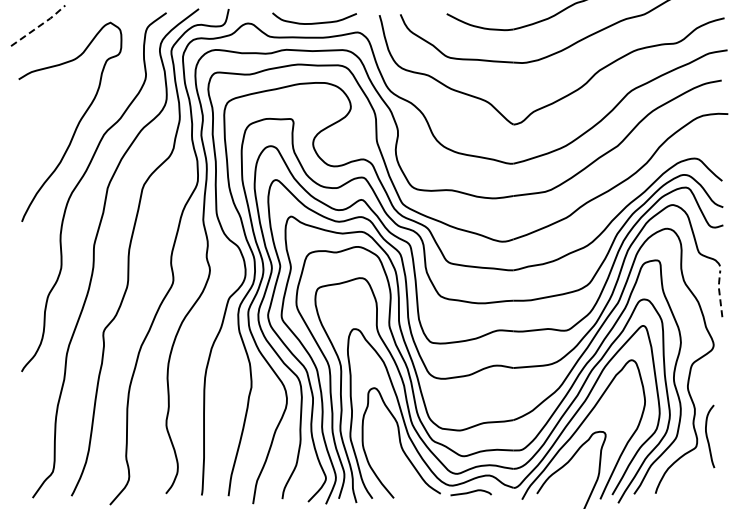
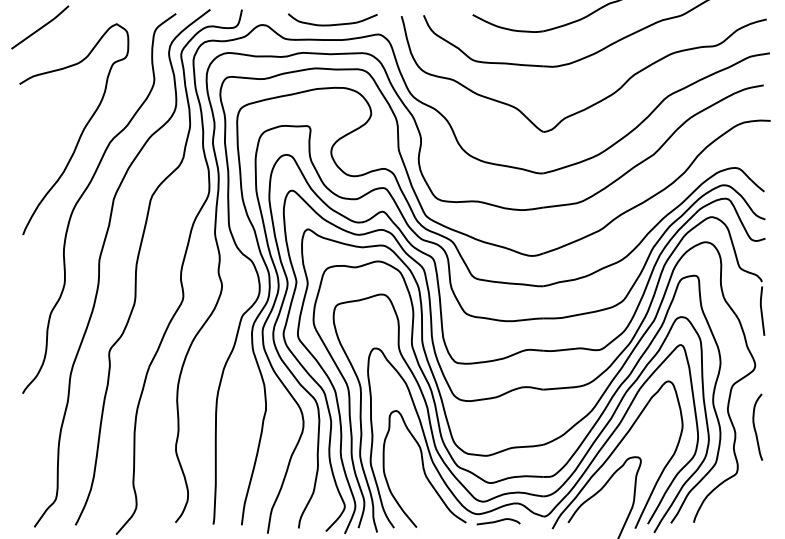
line: (40, 25) -> (42, 27), dashed -> solid
line: (719, 292) -> (761, 309), dashed -> solid
curve: (708, 438) -> (756, 429), moved

